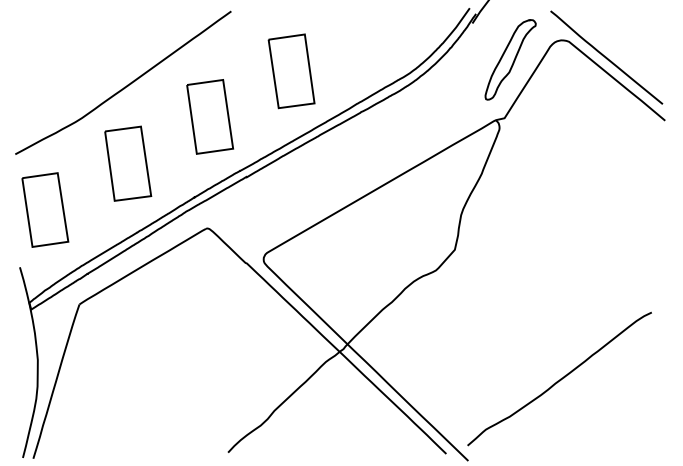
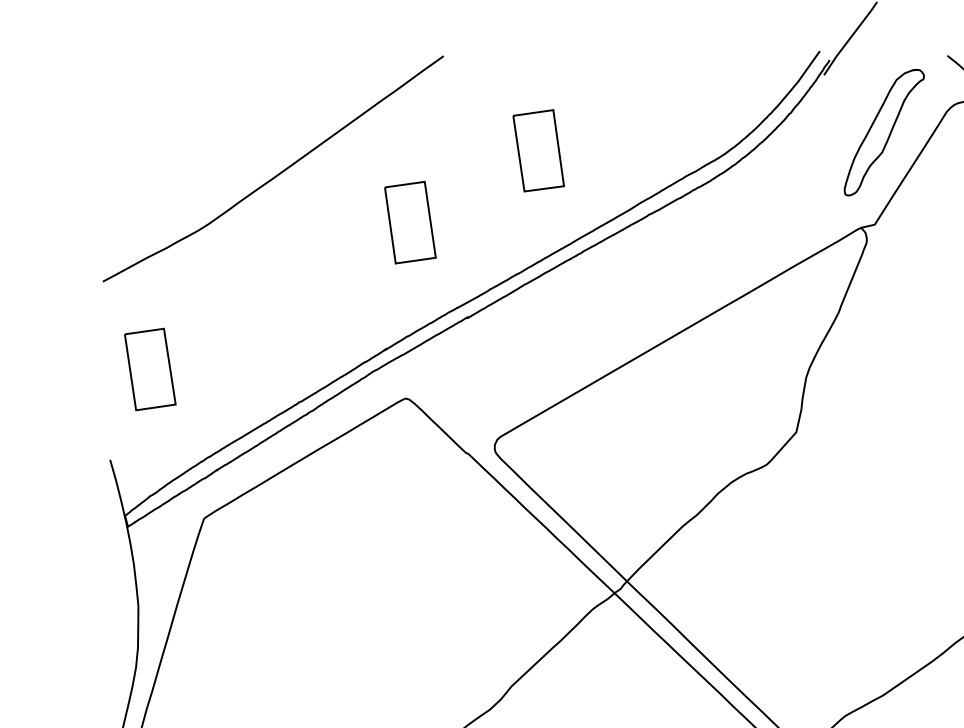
part: (291, 71) -> (538, 150), size x0.7
part: (210, 116) -> (410, 221), size x0.7
part: (128, 163) -> (281, 296), removed
part: (45, 209) -> (150, 368), size x0.7

